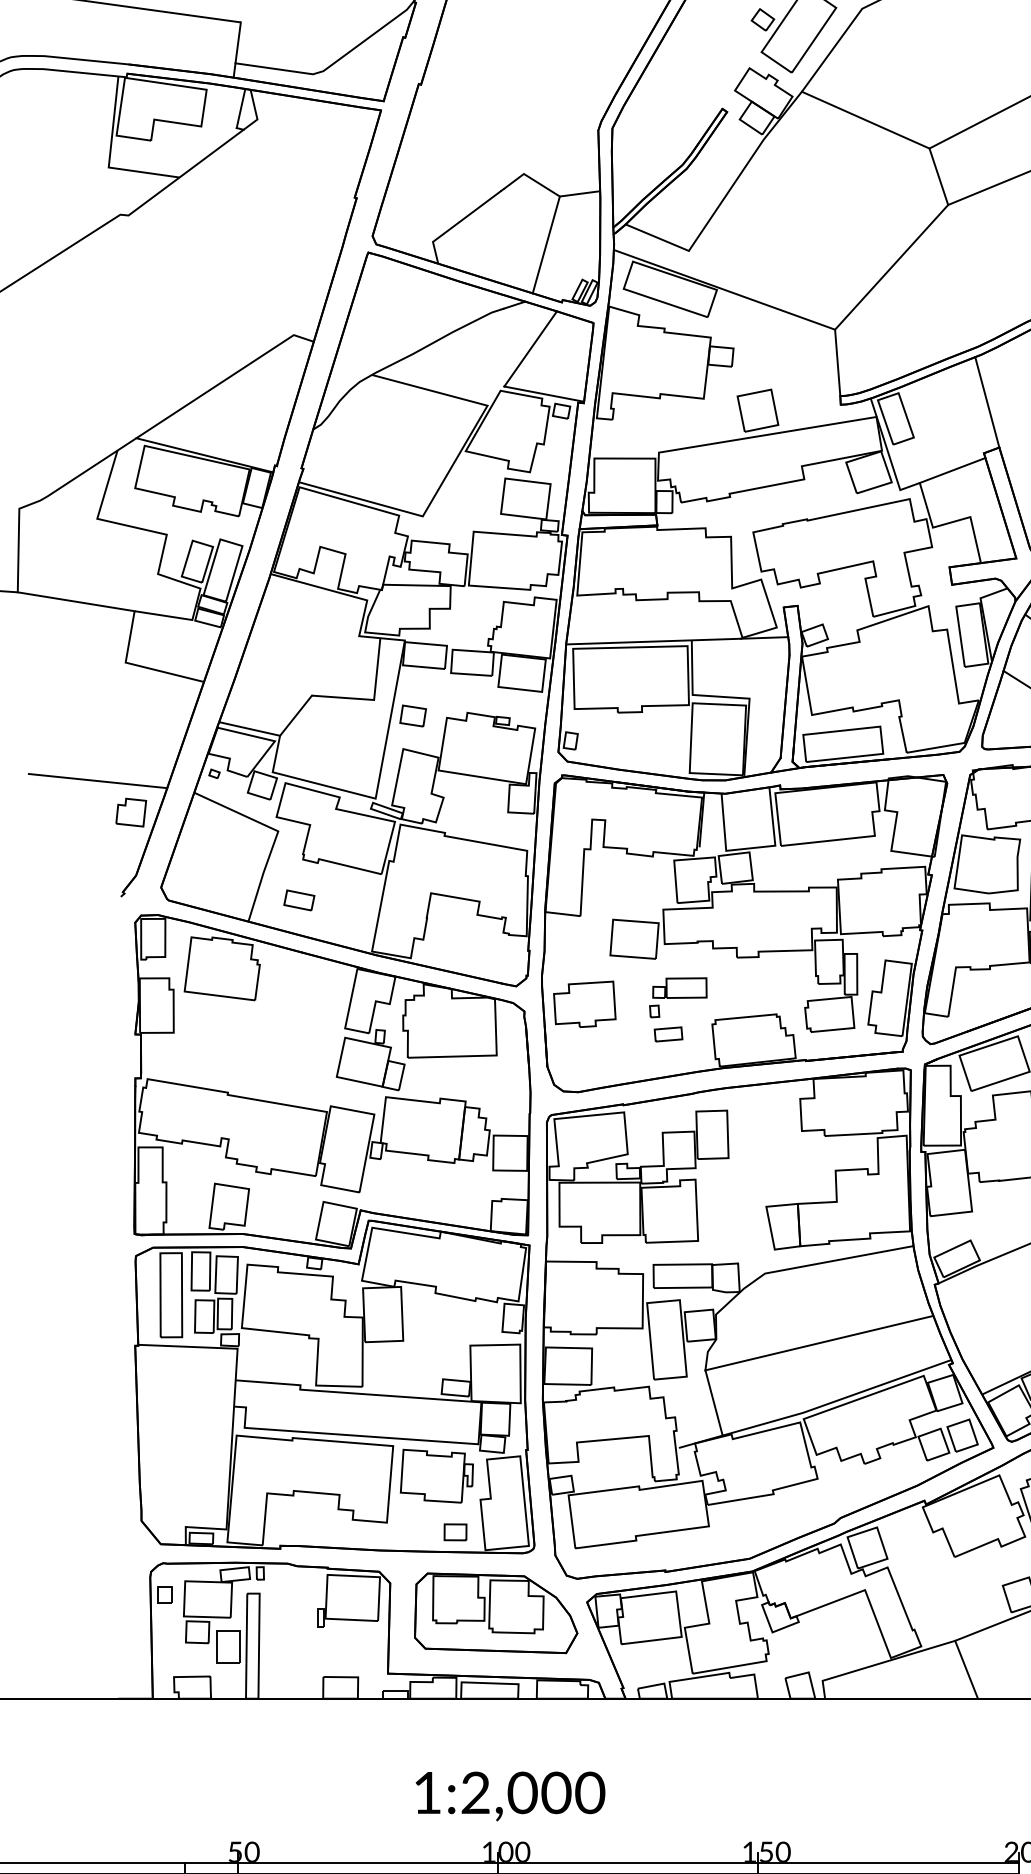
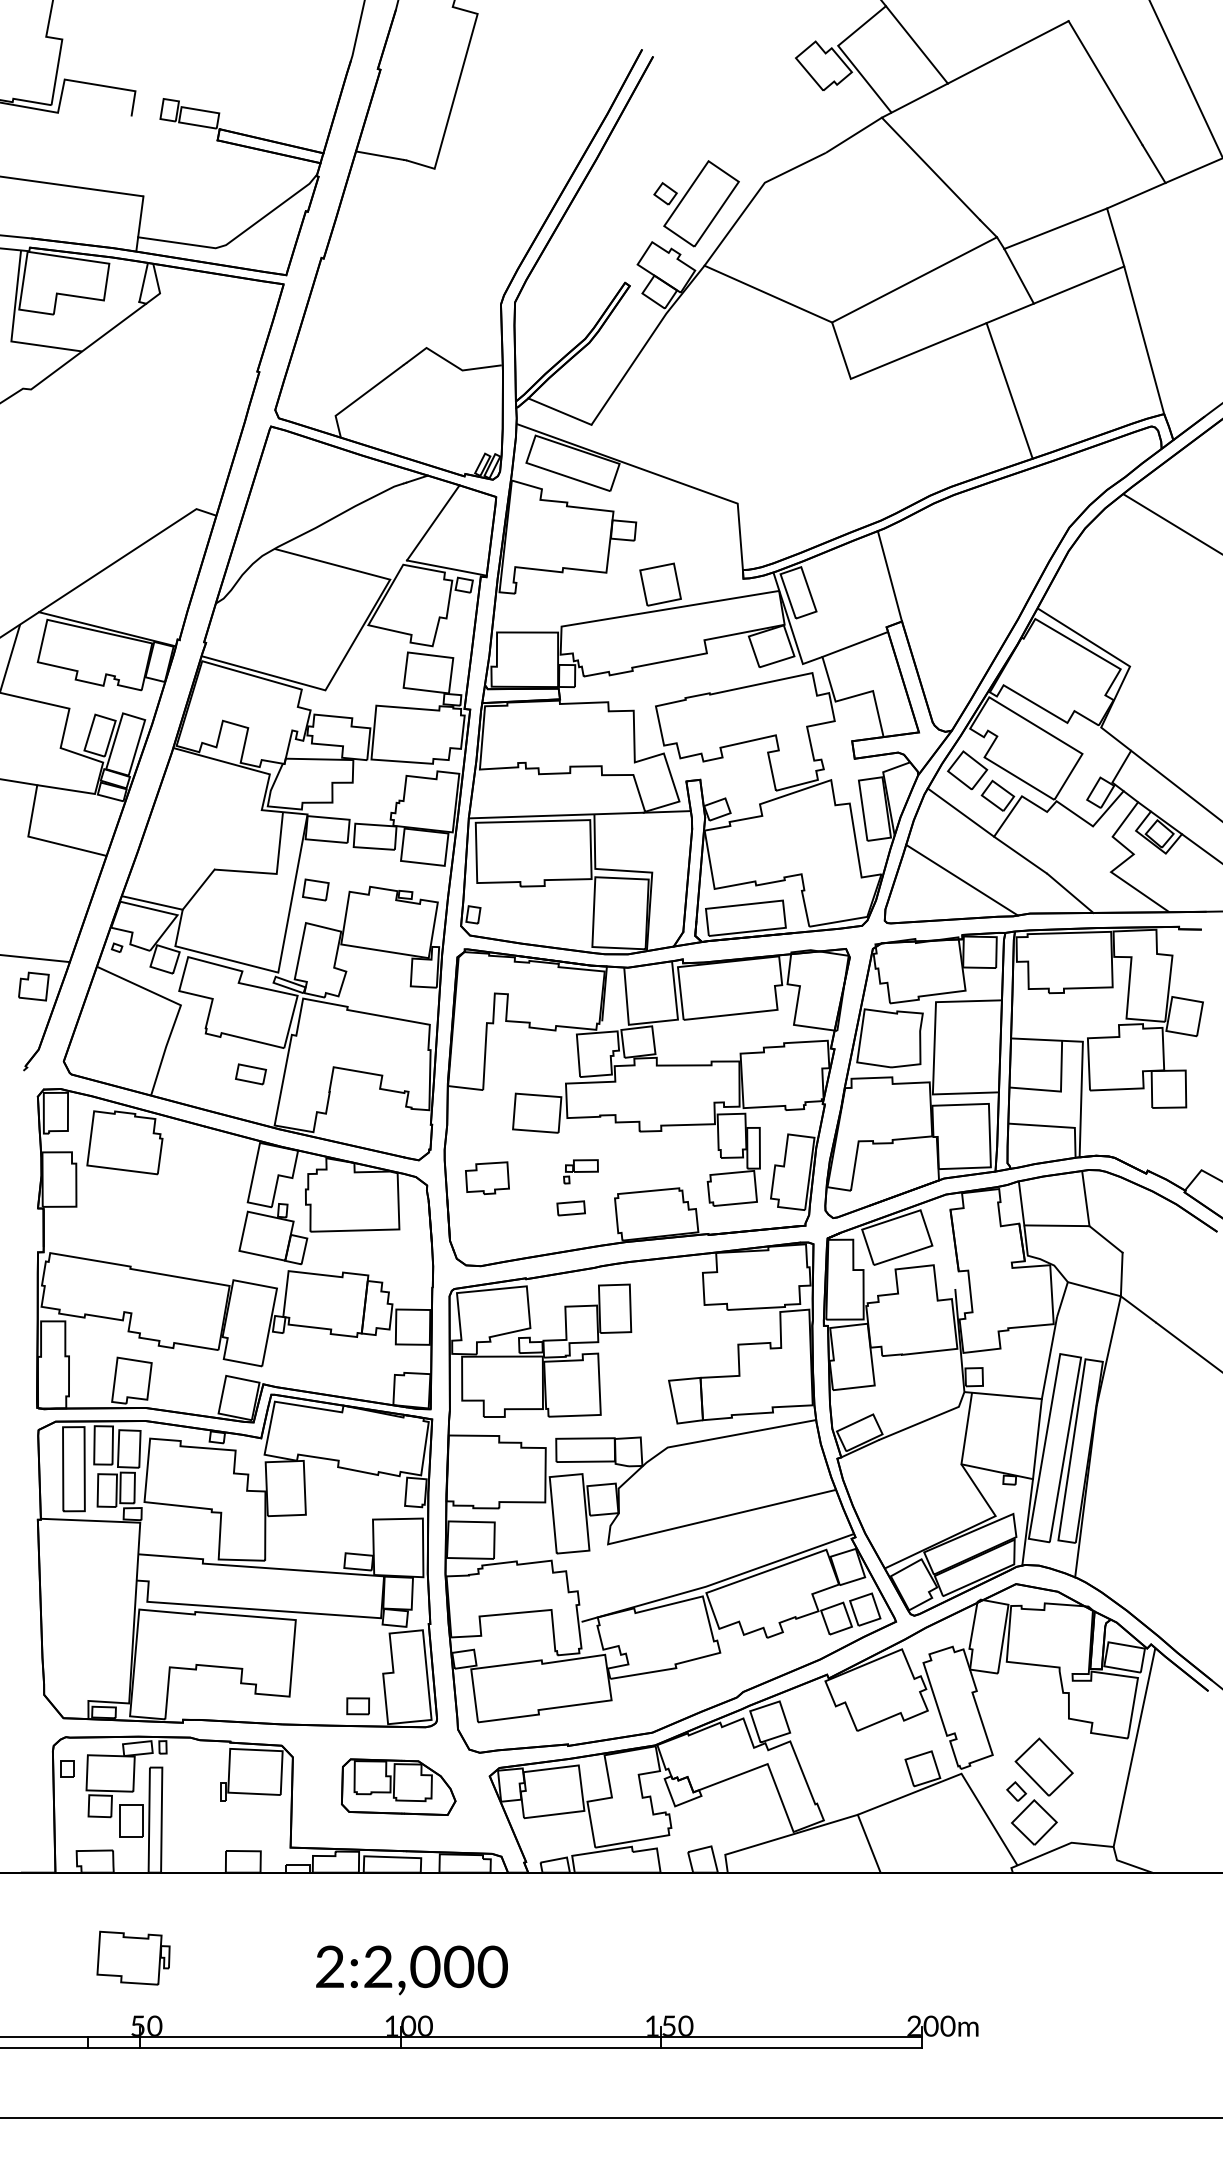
line: (545, 244) -> (448, 418), removed
line: (890, 266) -> (793, 440), removed
part: (299, 900) -> (251, 1074), moved
part: (677, 997) -> (580, 1171), size x0.6
part: (584, 1003) -> (487, 1177), size x0.7
line: (713, 1402) -> (616, 1576), removed
part: (436, 1475) -> (133, 1957), moved
part: (495, 1612) -> (398, 1786), size x0.7
text: (426, 1792) -> (329, 1966), 1:2,000 -> 2:2,000

